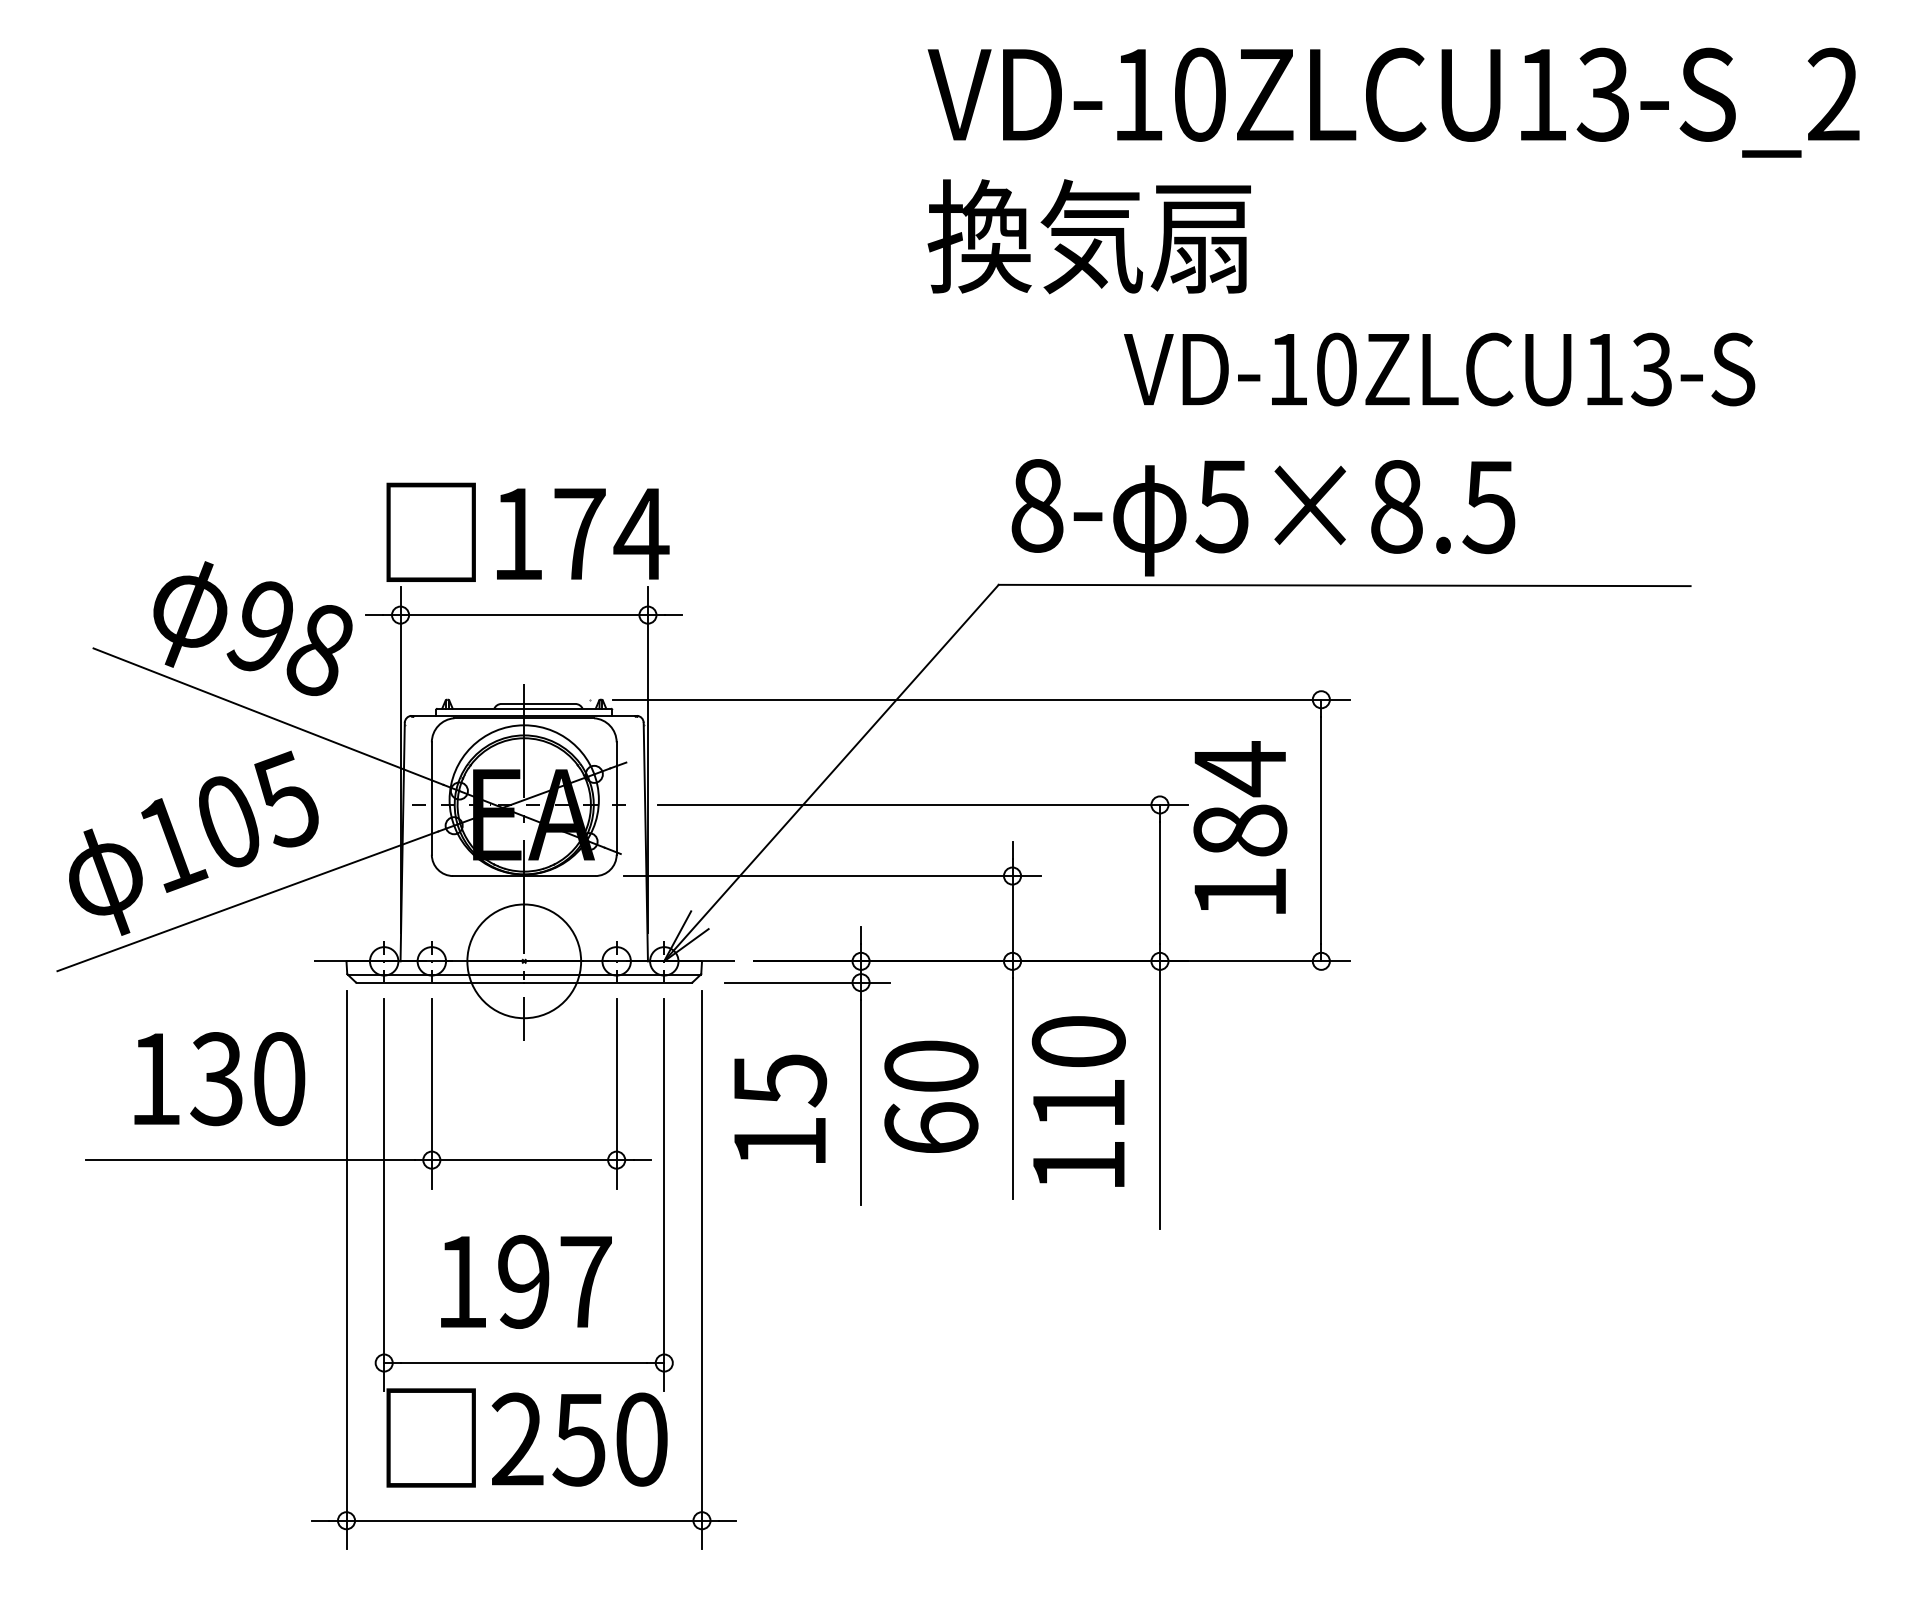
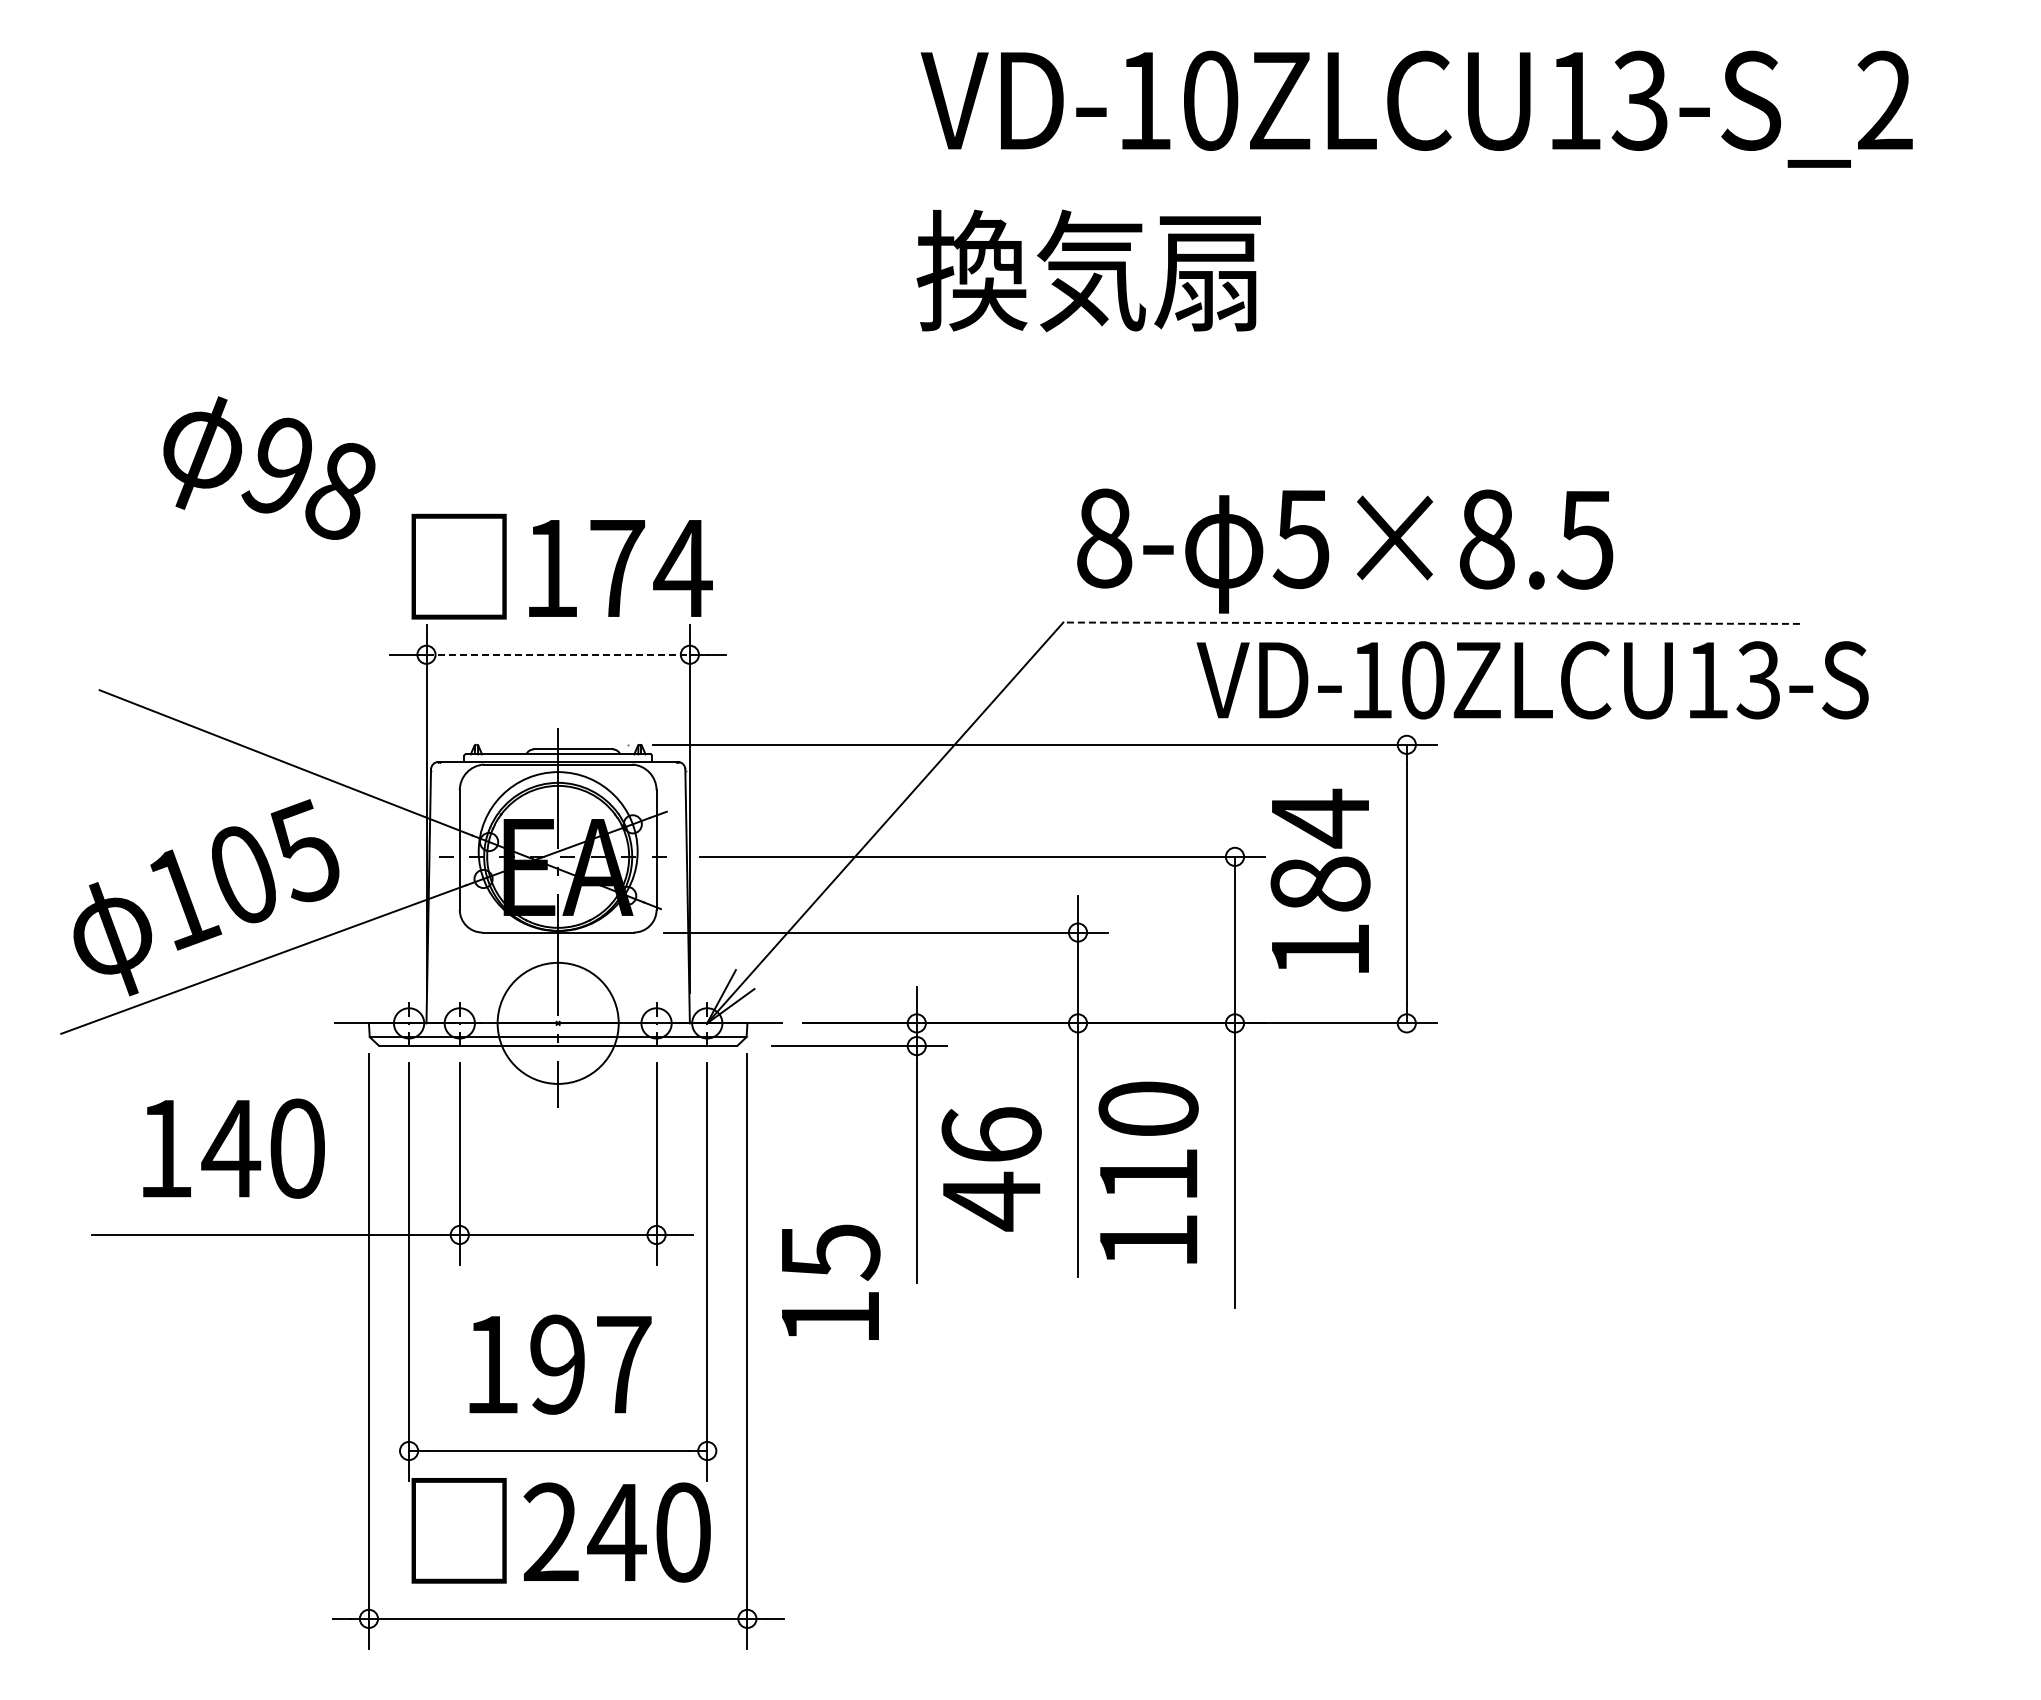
text: (1393, 102) -> (1416, 108), moved
text: (1089, 236) -> (1088, 270), moved
text: (1439, 369) -> (1532, 680), moved
line: (1344, 585) -> (1431, 623), solid -> dashed
line: (524, 614) -> (558, 654), solid -> dashed
text: (253, 628) -> (269, 467), moved
text: (217, 1078) -> (231, 1148), 130 -> 140
text: (931, 1098) -> (991, 1169), 60 -> 46
text: (780, 1107) -> (831, 1281), moved
text: (579, 1440) -> (616, 1533), 250 -> 240

